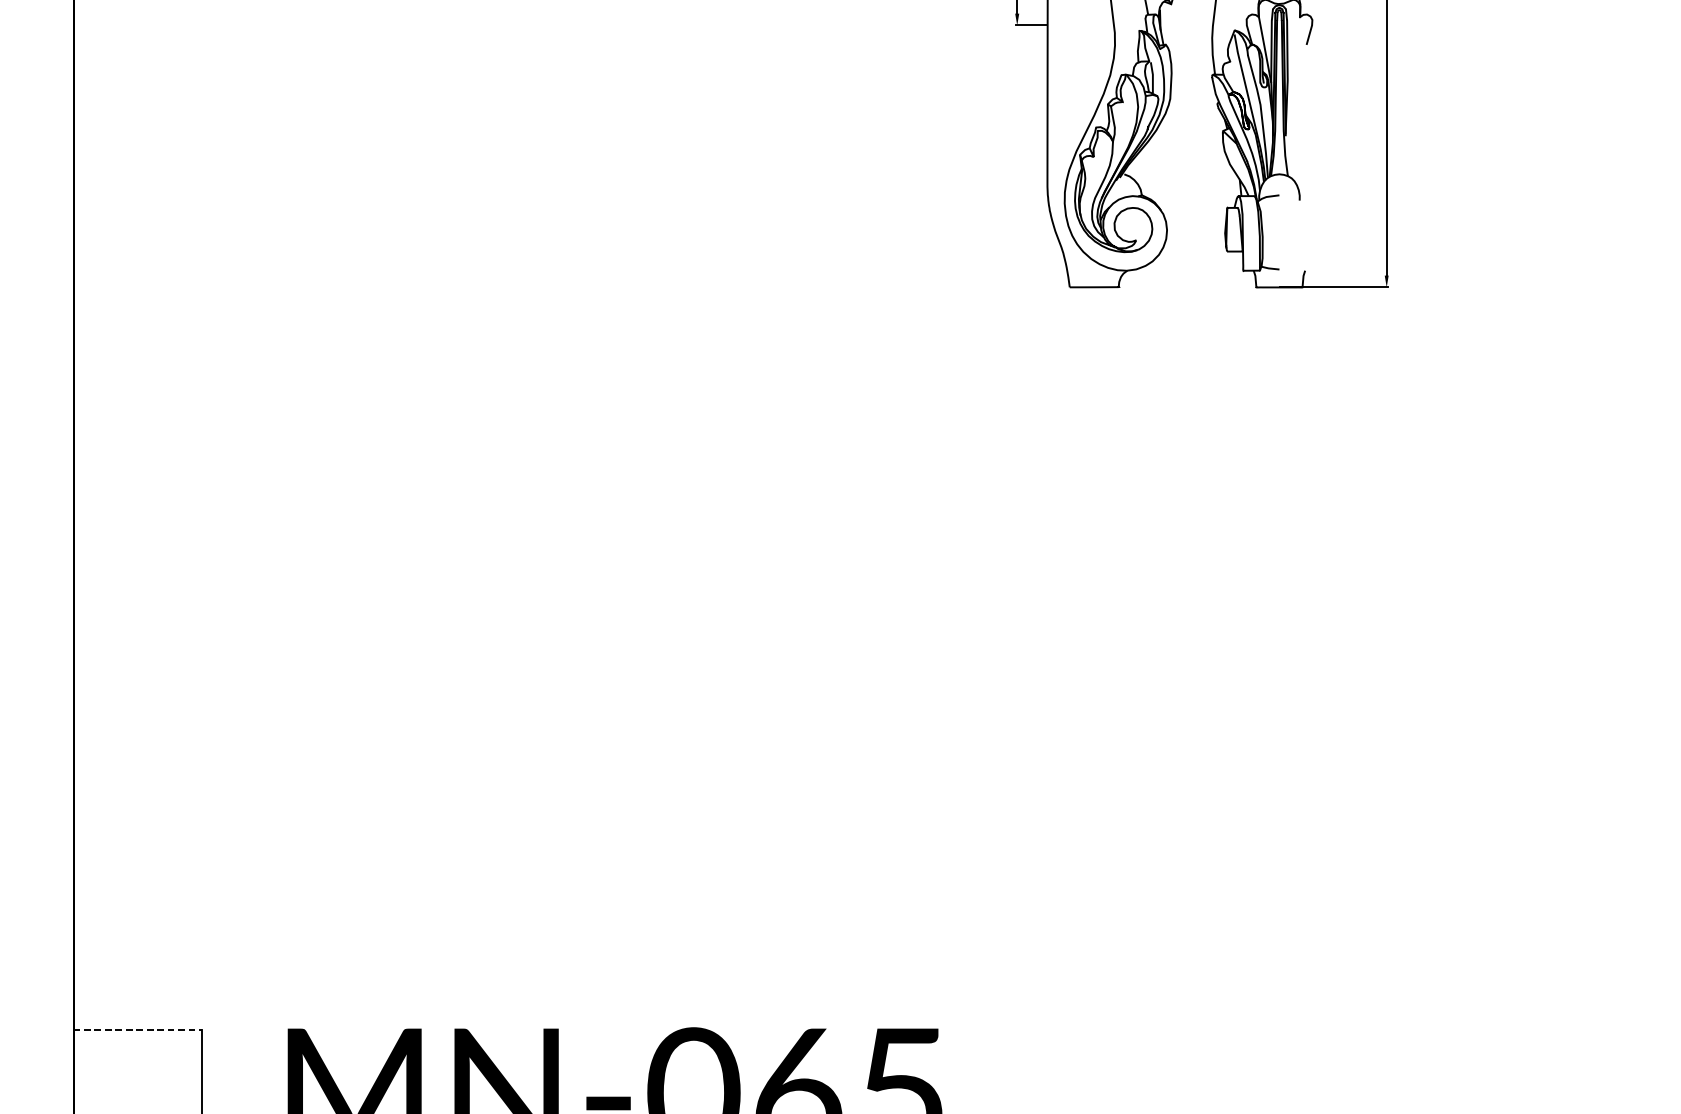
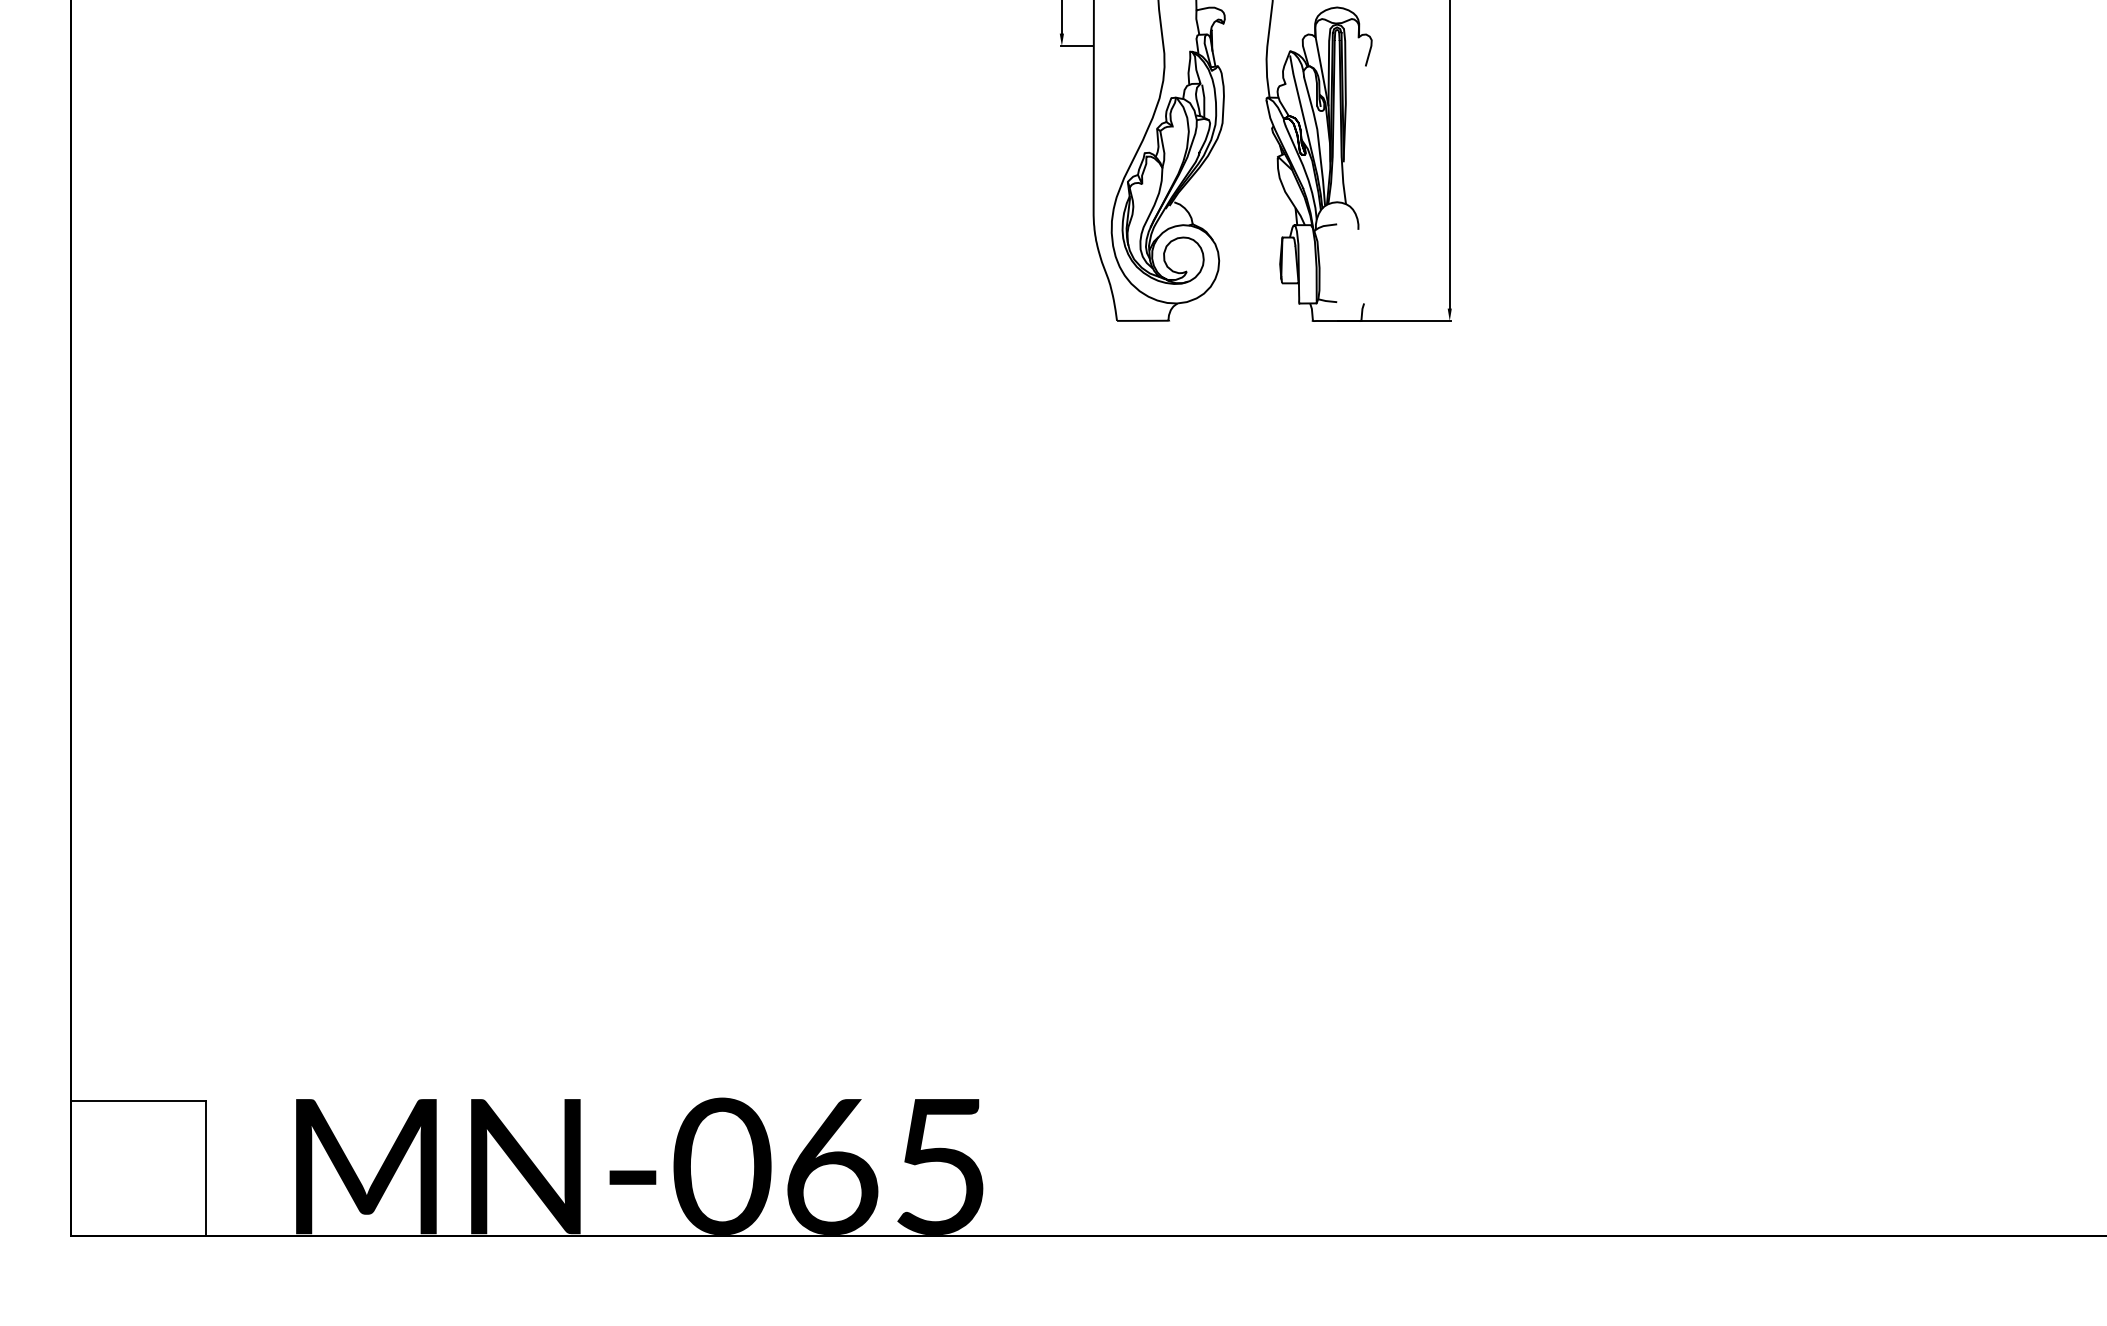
line: (137, 1029) -> (138, 1100), dashed -> solid

